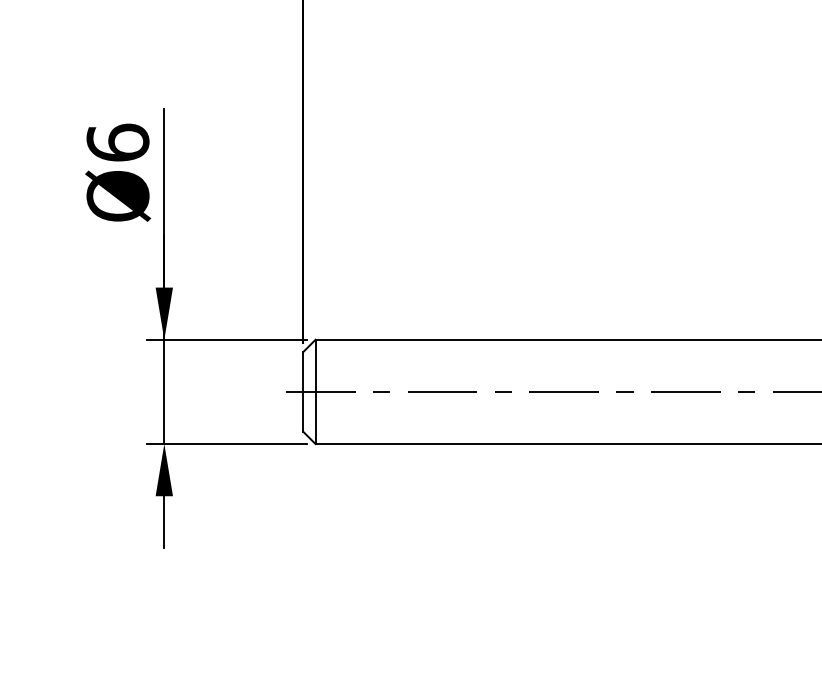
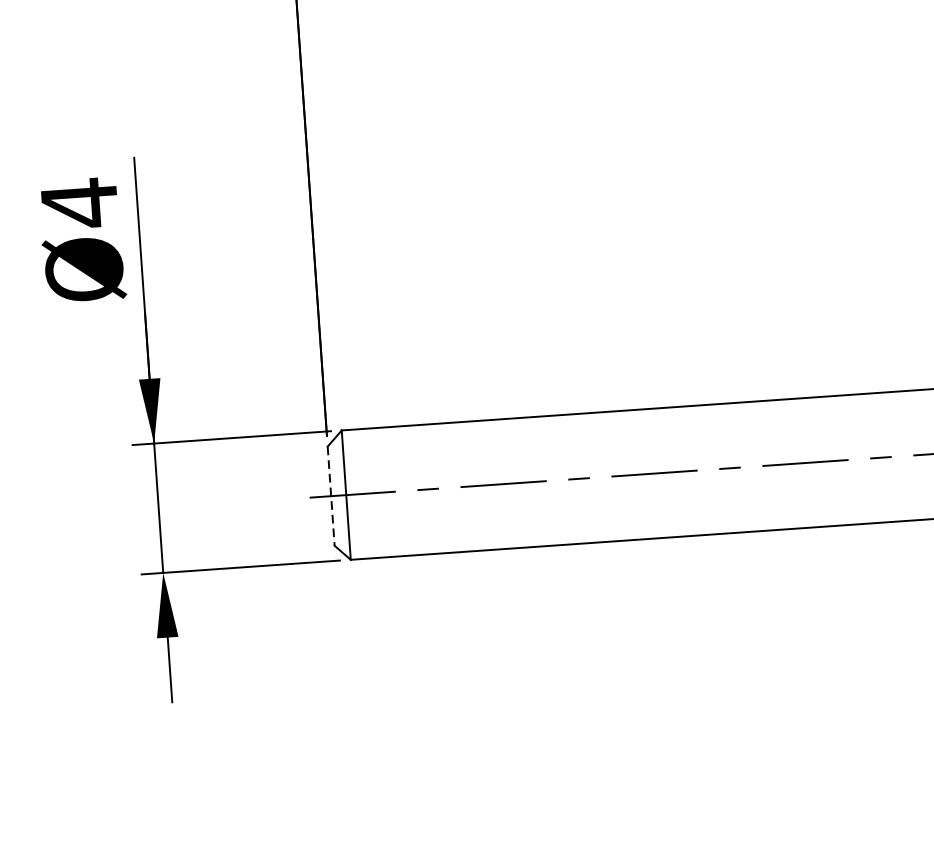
text: (117, 142) -> (79, 203), Ø6 -> Ø4
line: (303, 391) -> (331, 495), solid -> dashed

